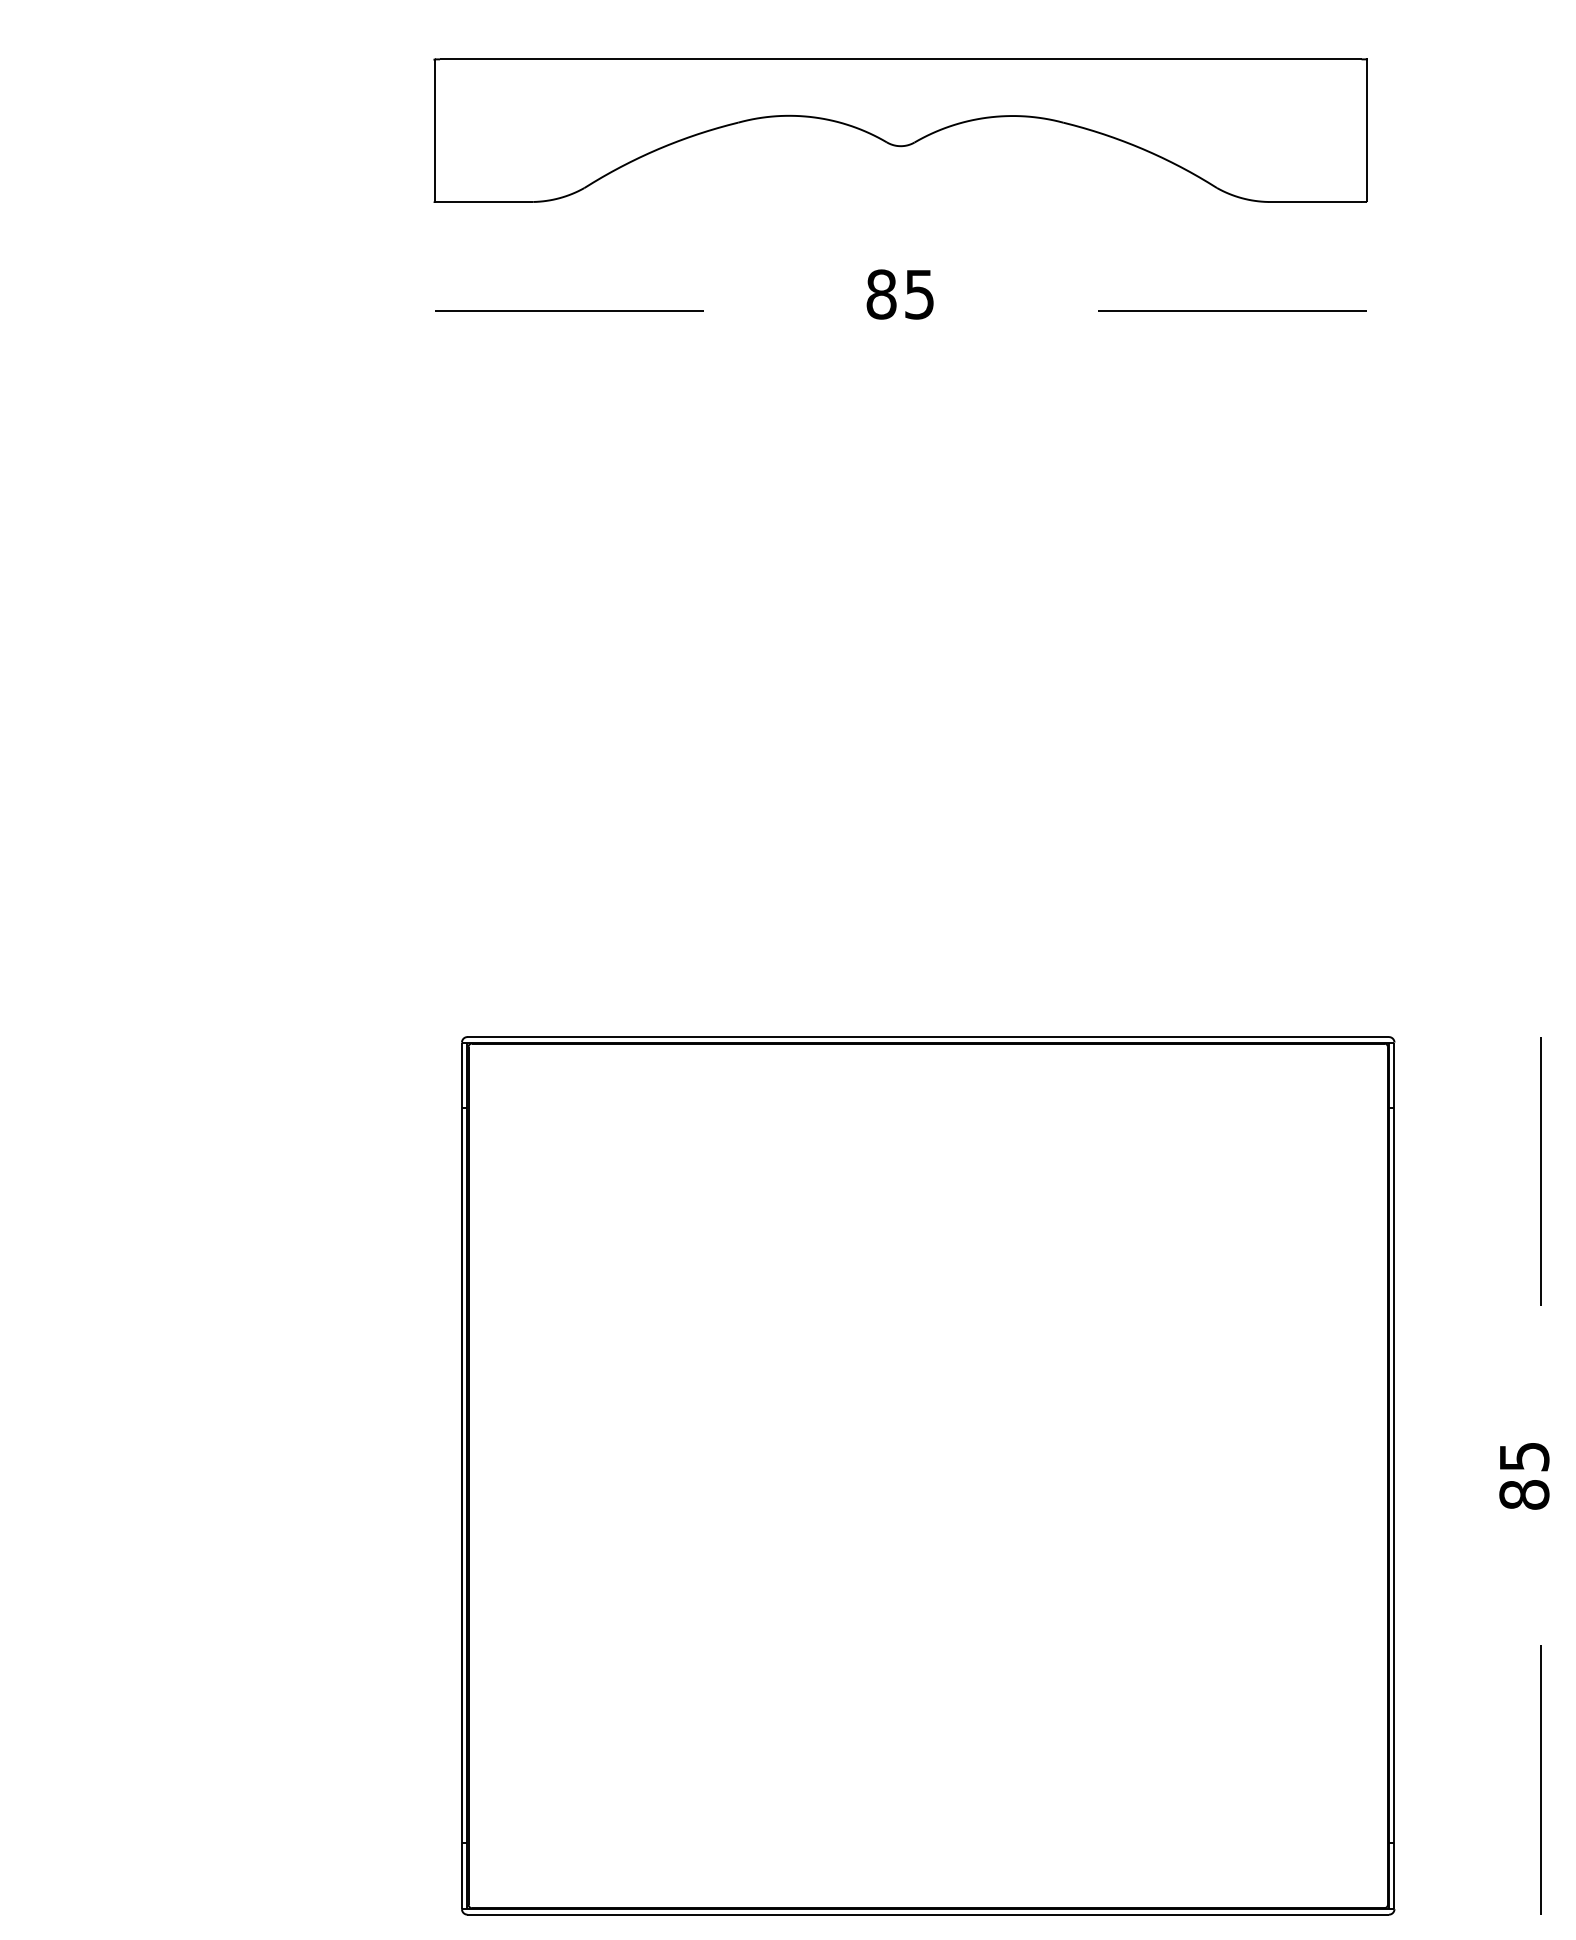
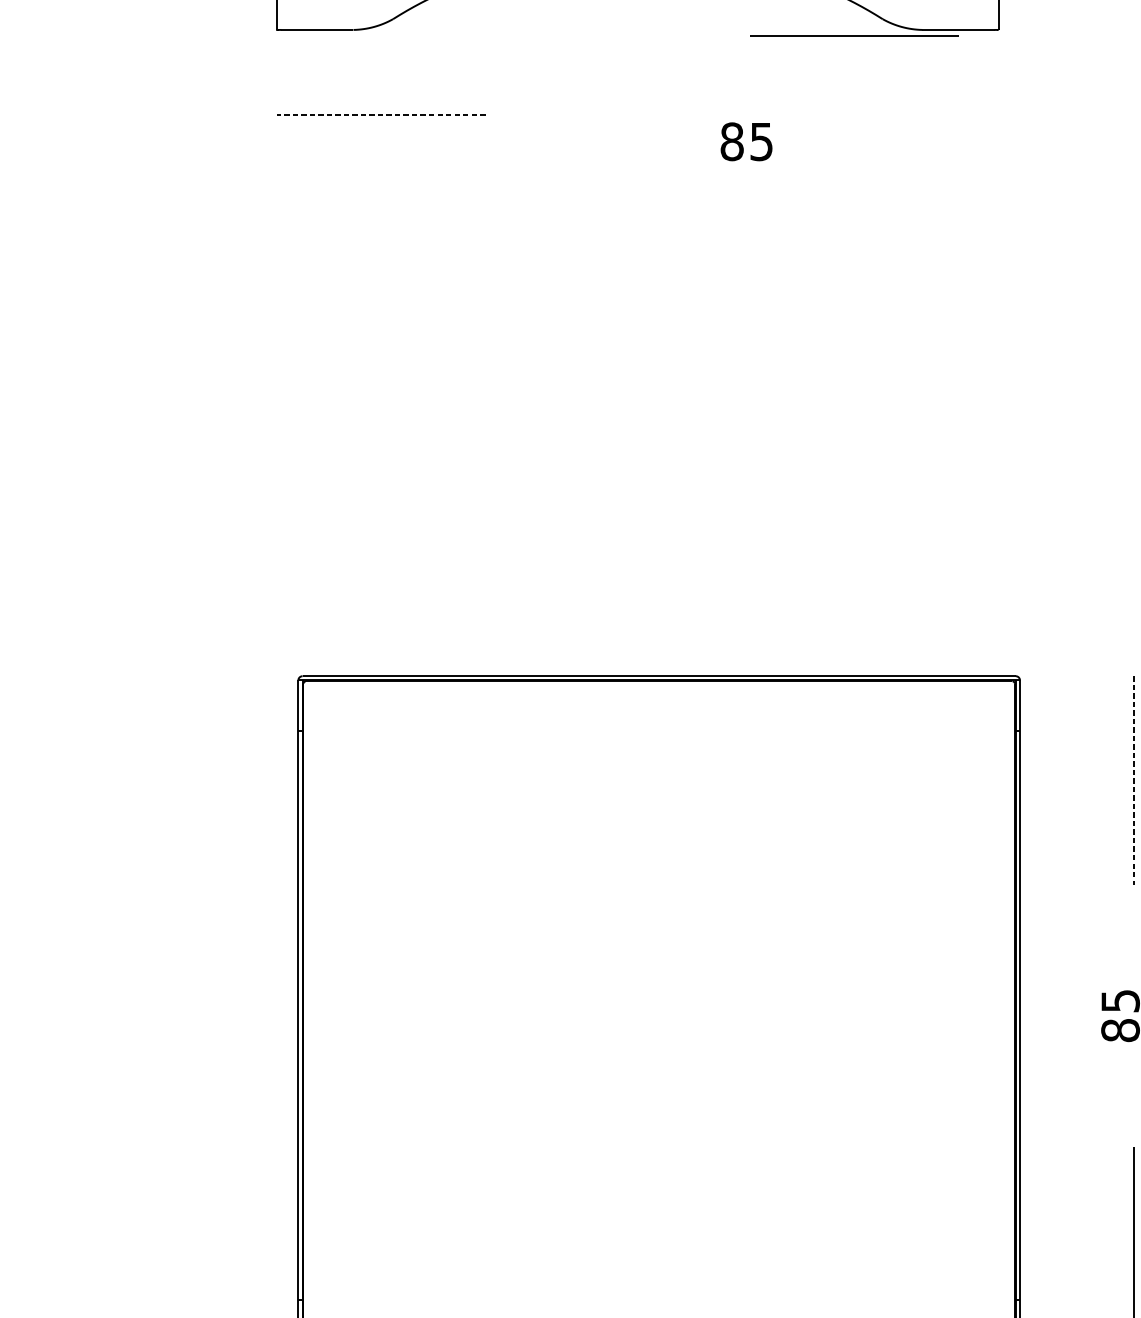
text: (899, 294) -> (746, 141), moved
line: (1232, 310) -> (854, 35), moved
line: (569, 311) -> (381, 114), solid -> dashed
line: (1541, 1171) -> (1133, 780), solid -> dashed

